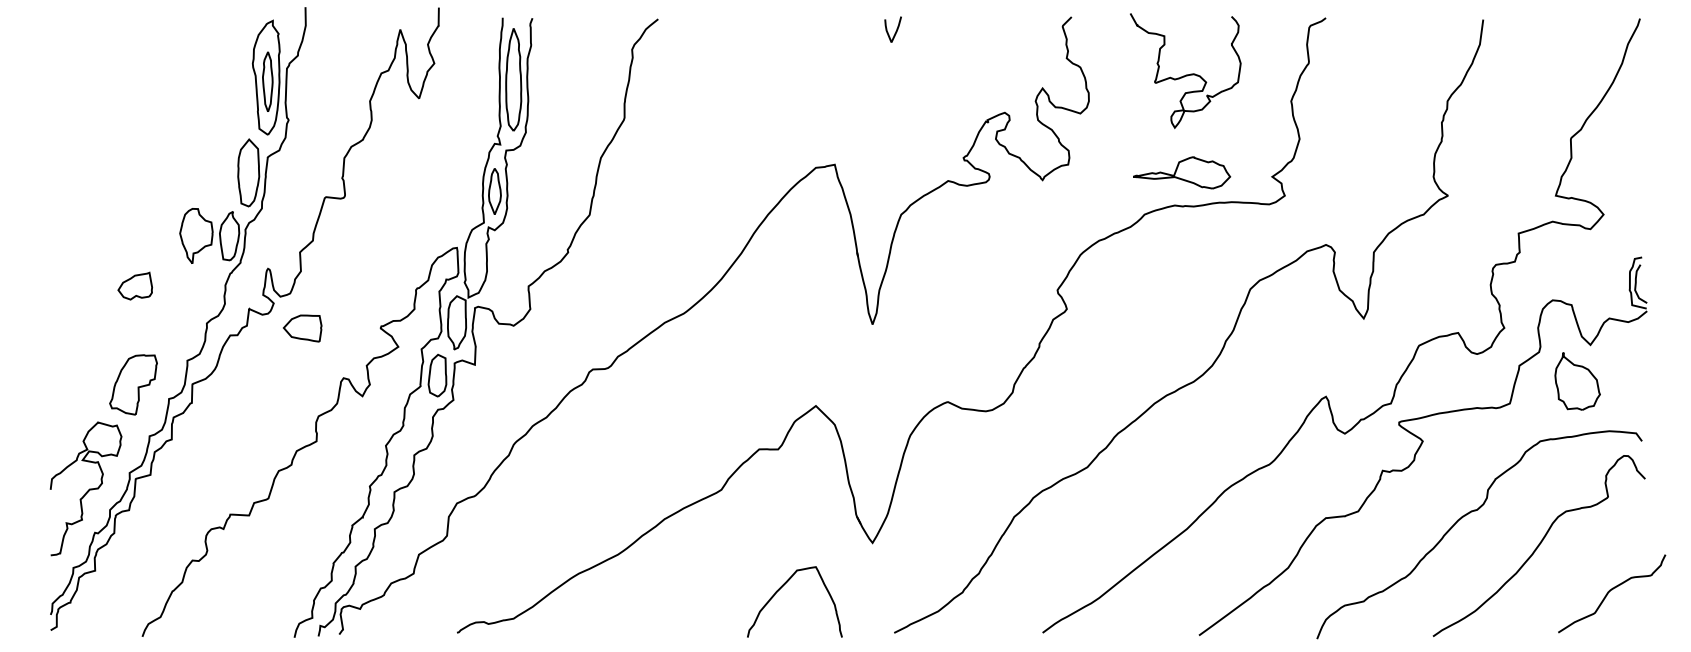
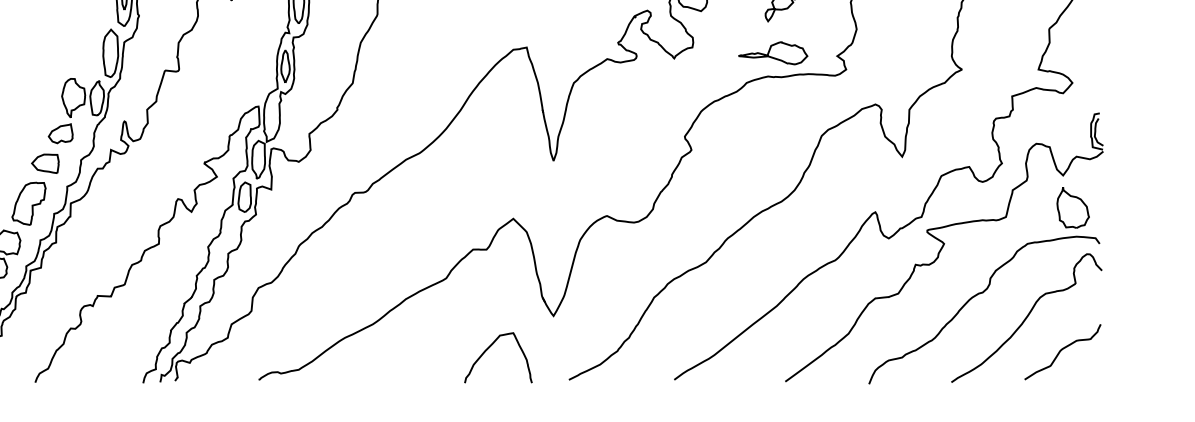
part: (134, 285) -> (60, 133), moved
part: (302, 328) -> (45, 163), moved
part: (1577, 381) -> (1073, 207), moved
curve: (1610, 591) -> (1061, 350), moved

